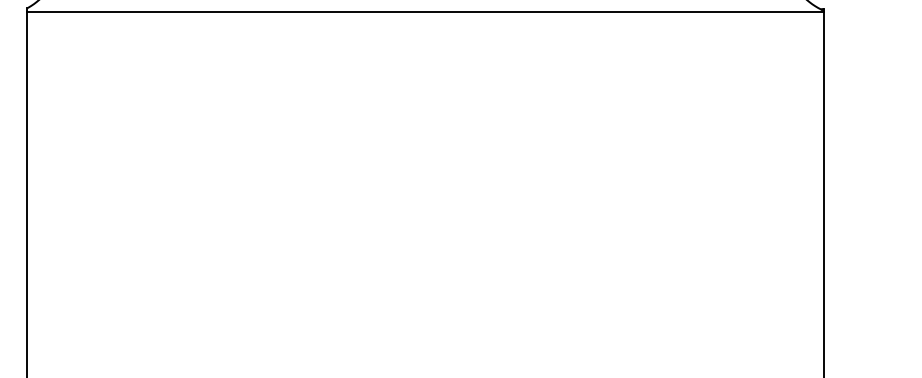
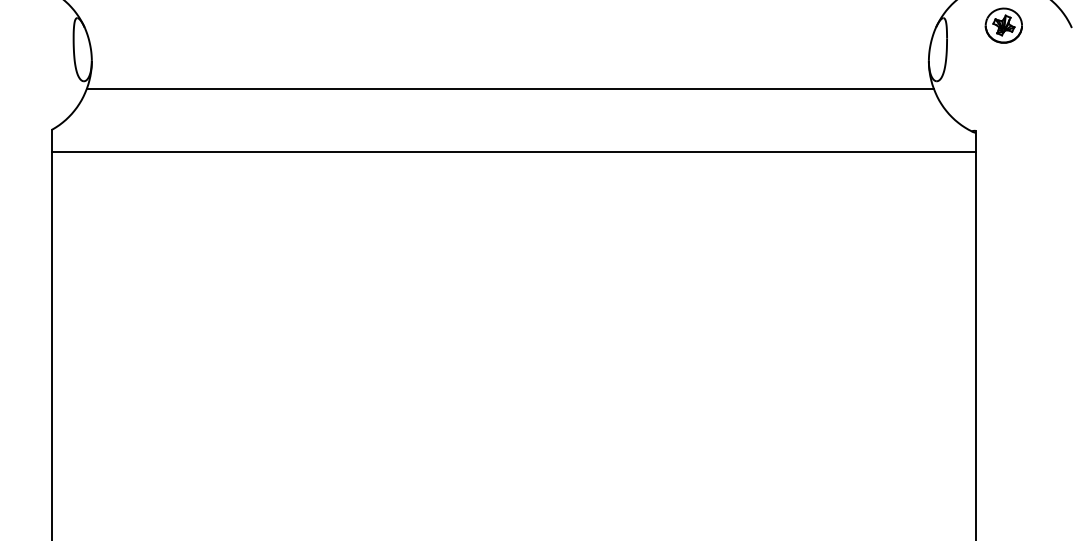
line: (425, 12) -> (513, 152), moved

